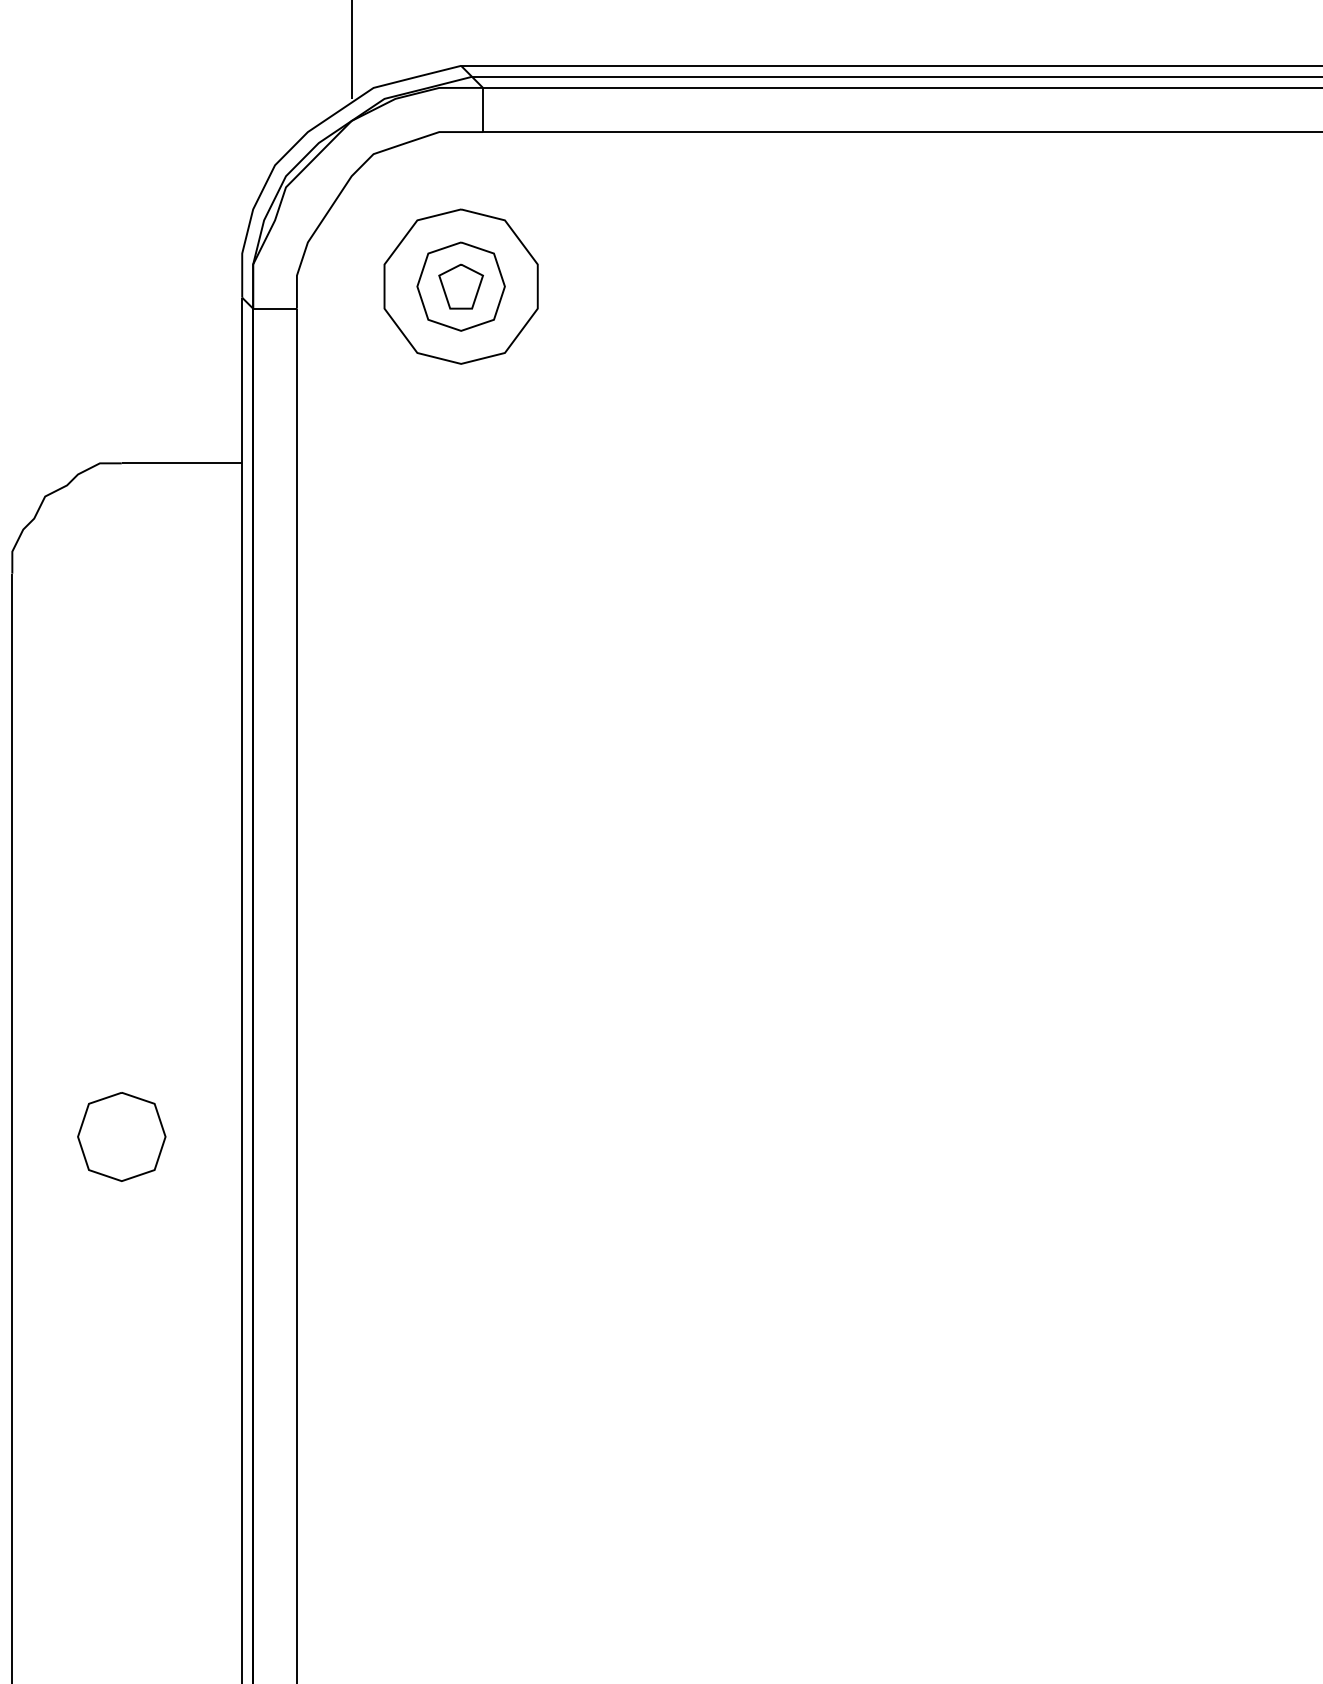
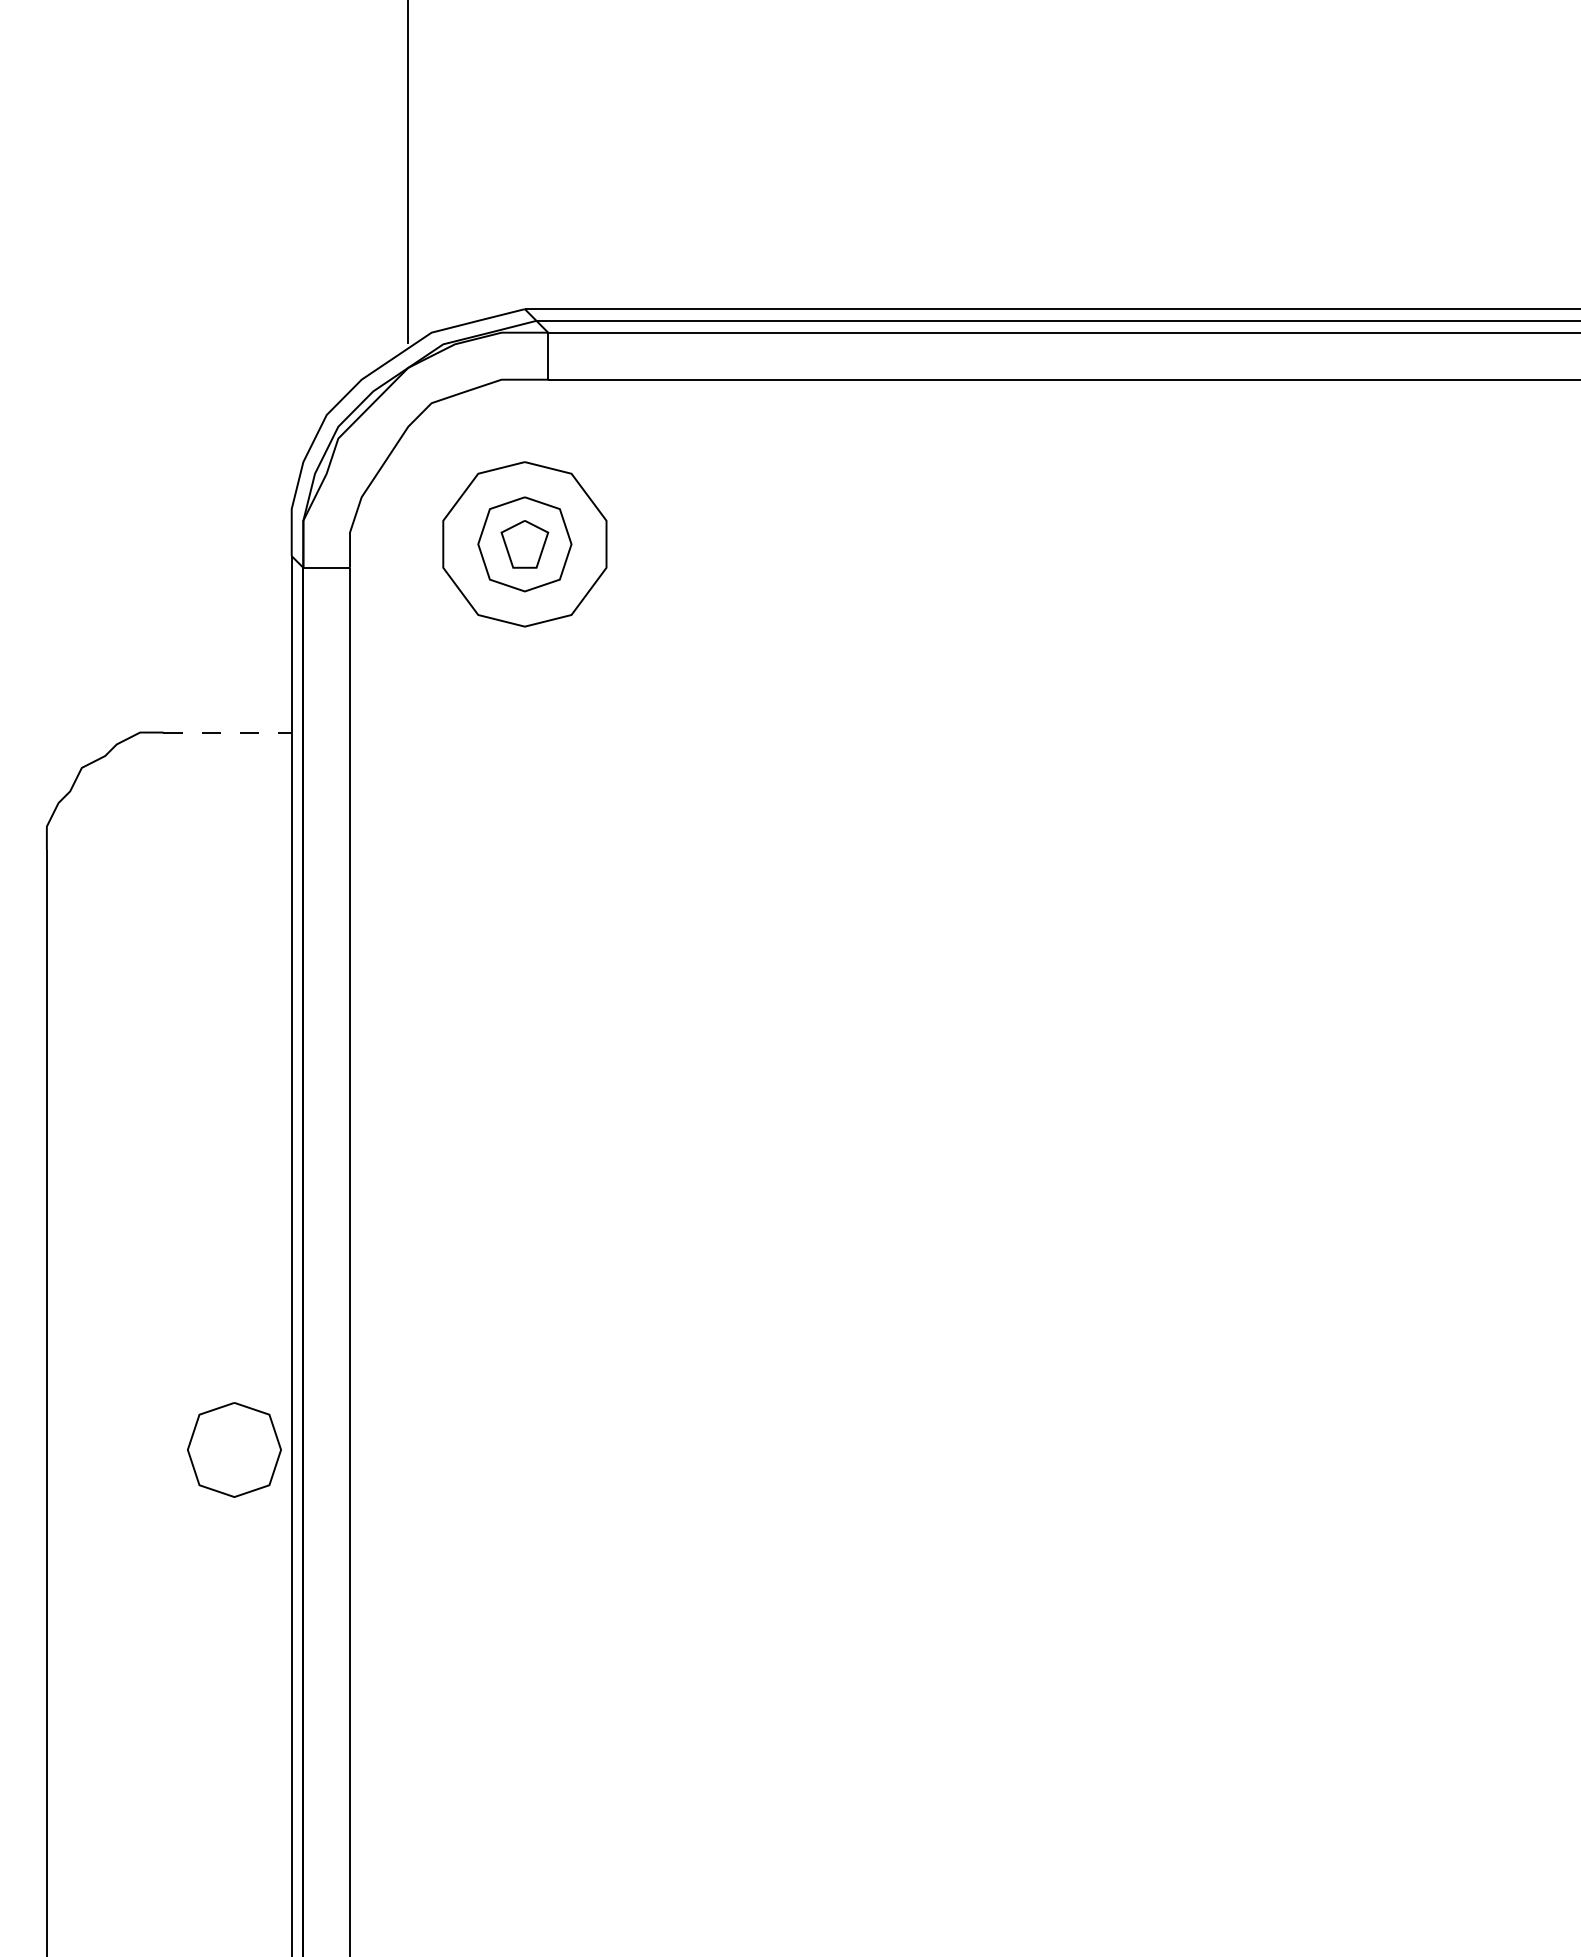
line: (182, 463) -> (228, 732), solid -> dashed
part: (121, 1136) -> (234, 1449), moved

